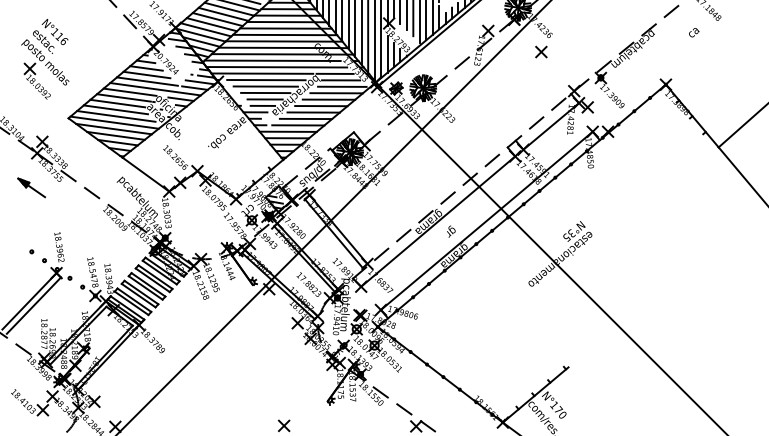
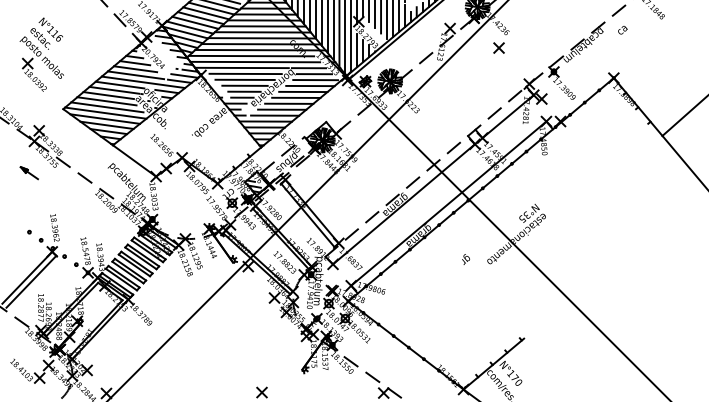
text: (693, 32) -> (622, 30), moved
part: (31, 187) -> (29, 172), size x0.7
text: (450, 231) -> (465, 259), moved

